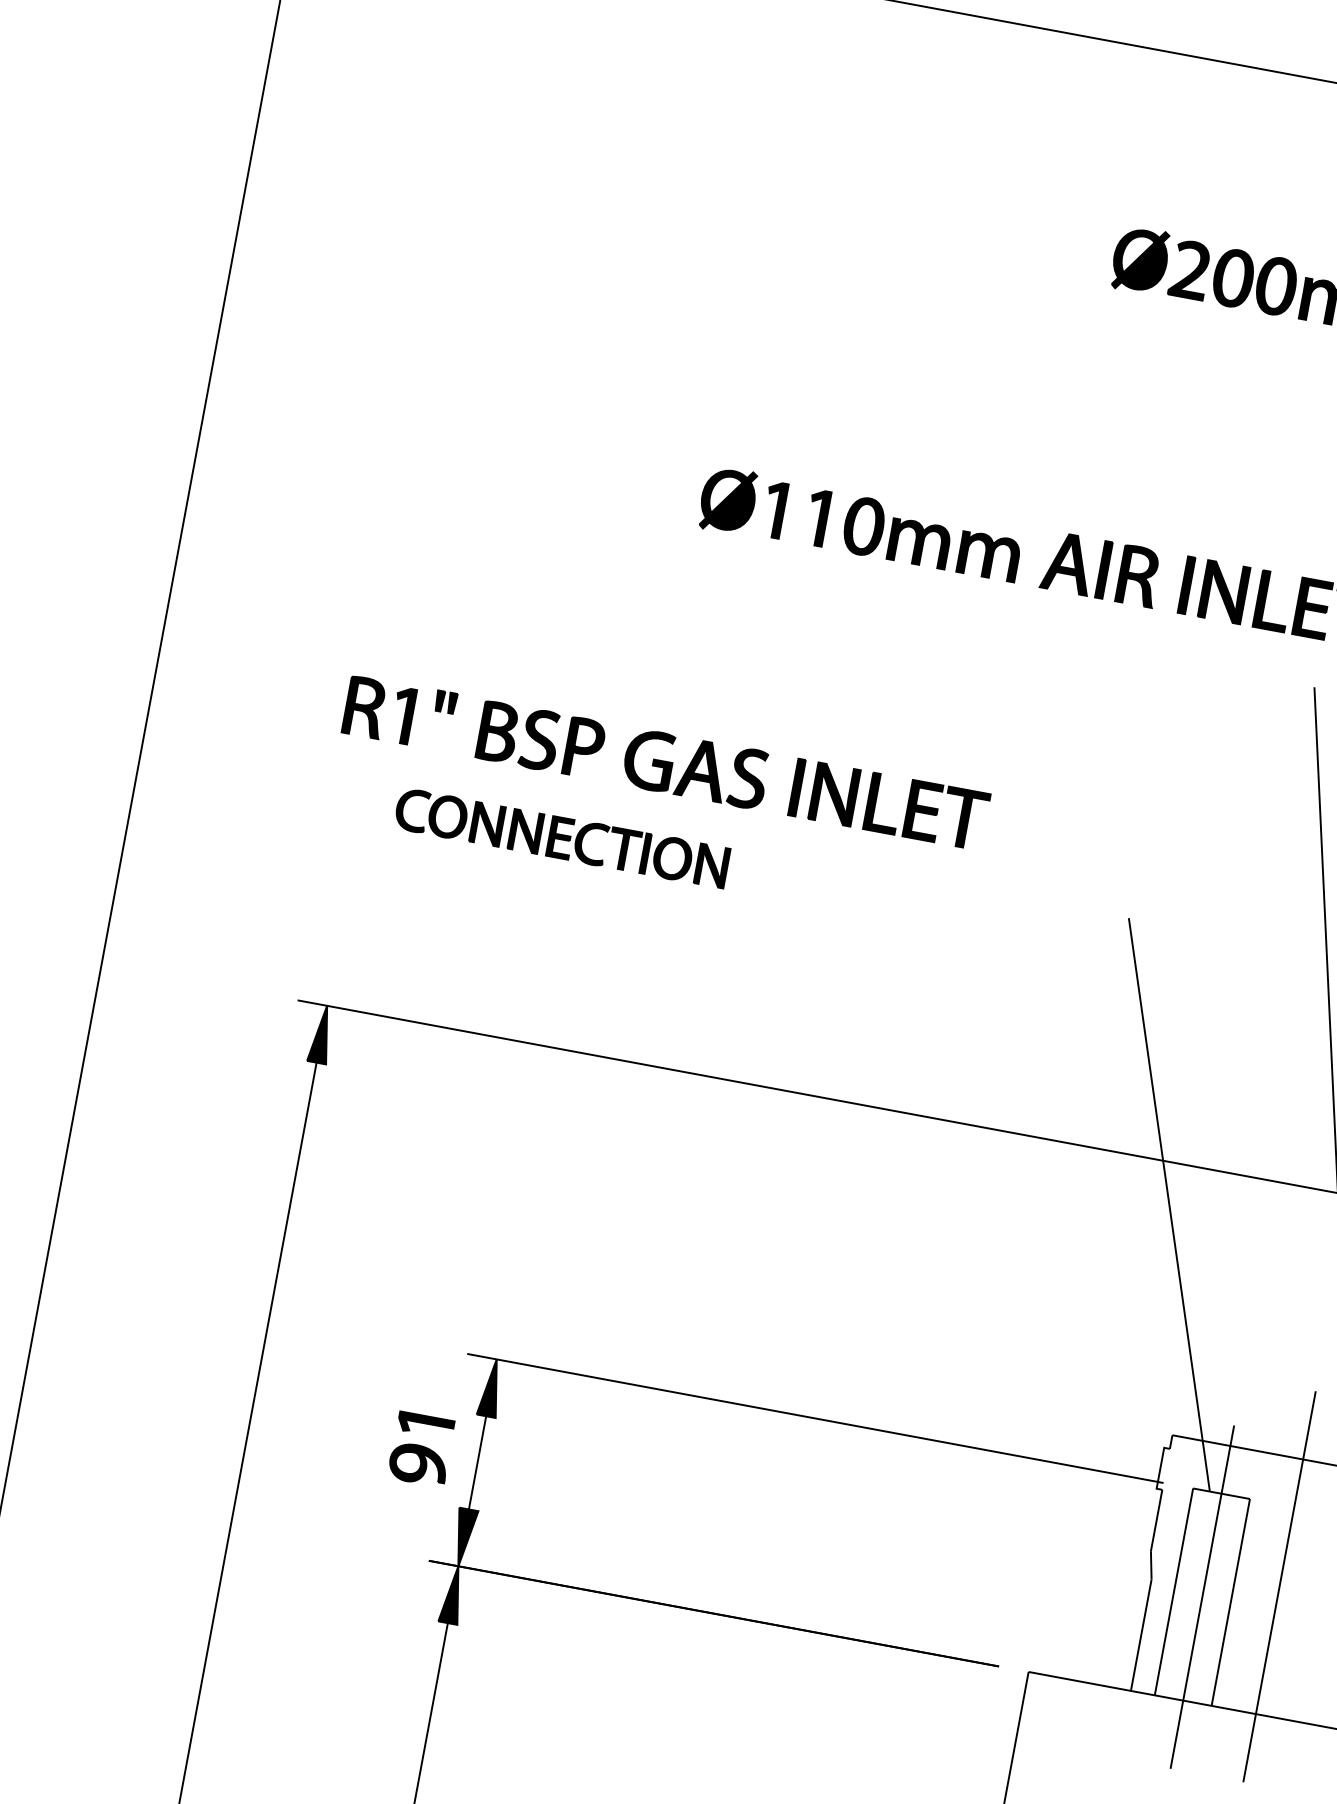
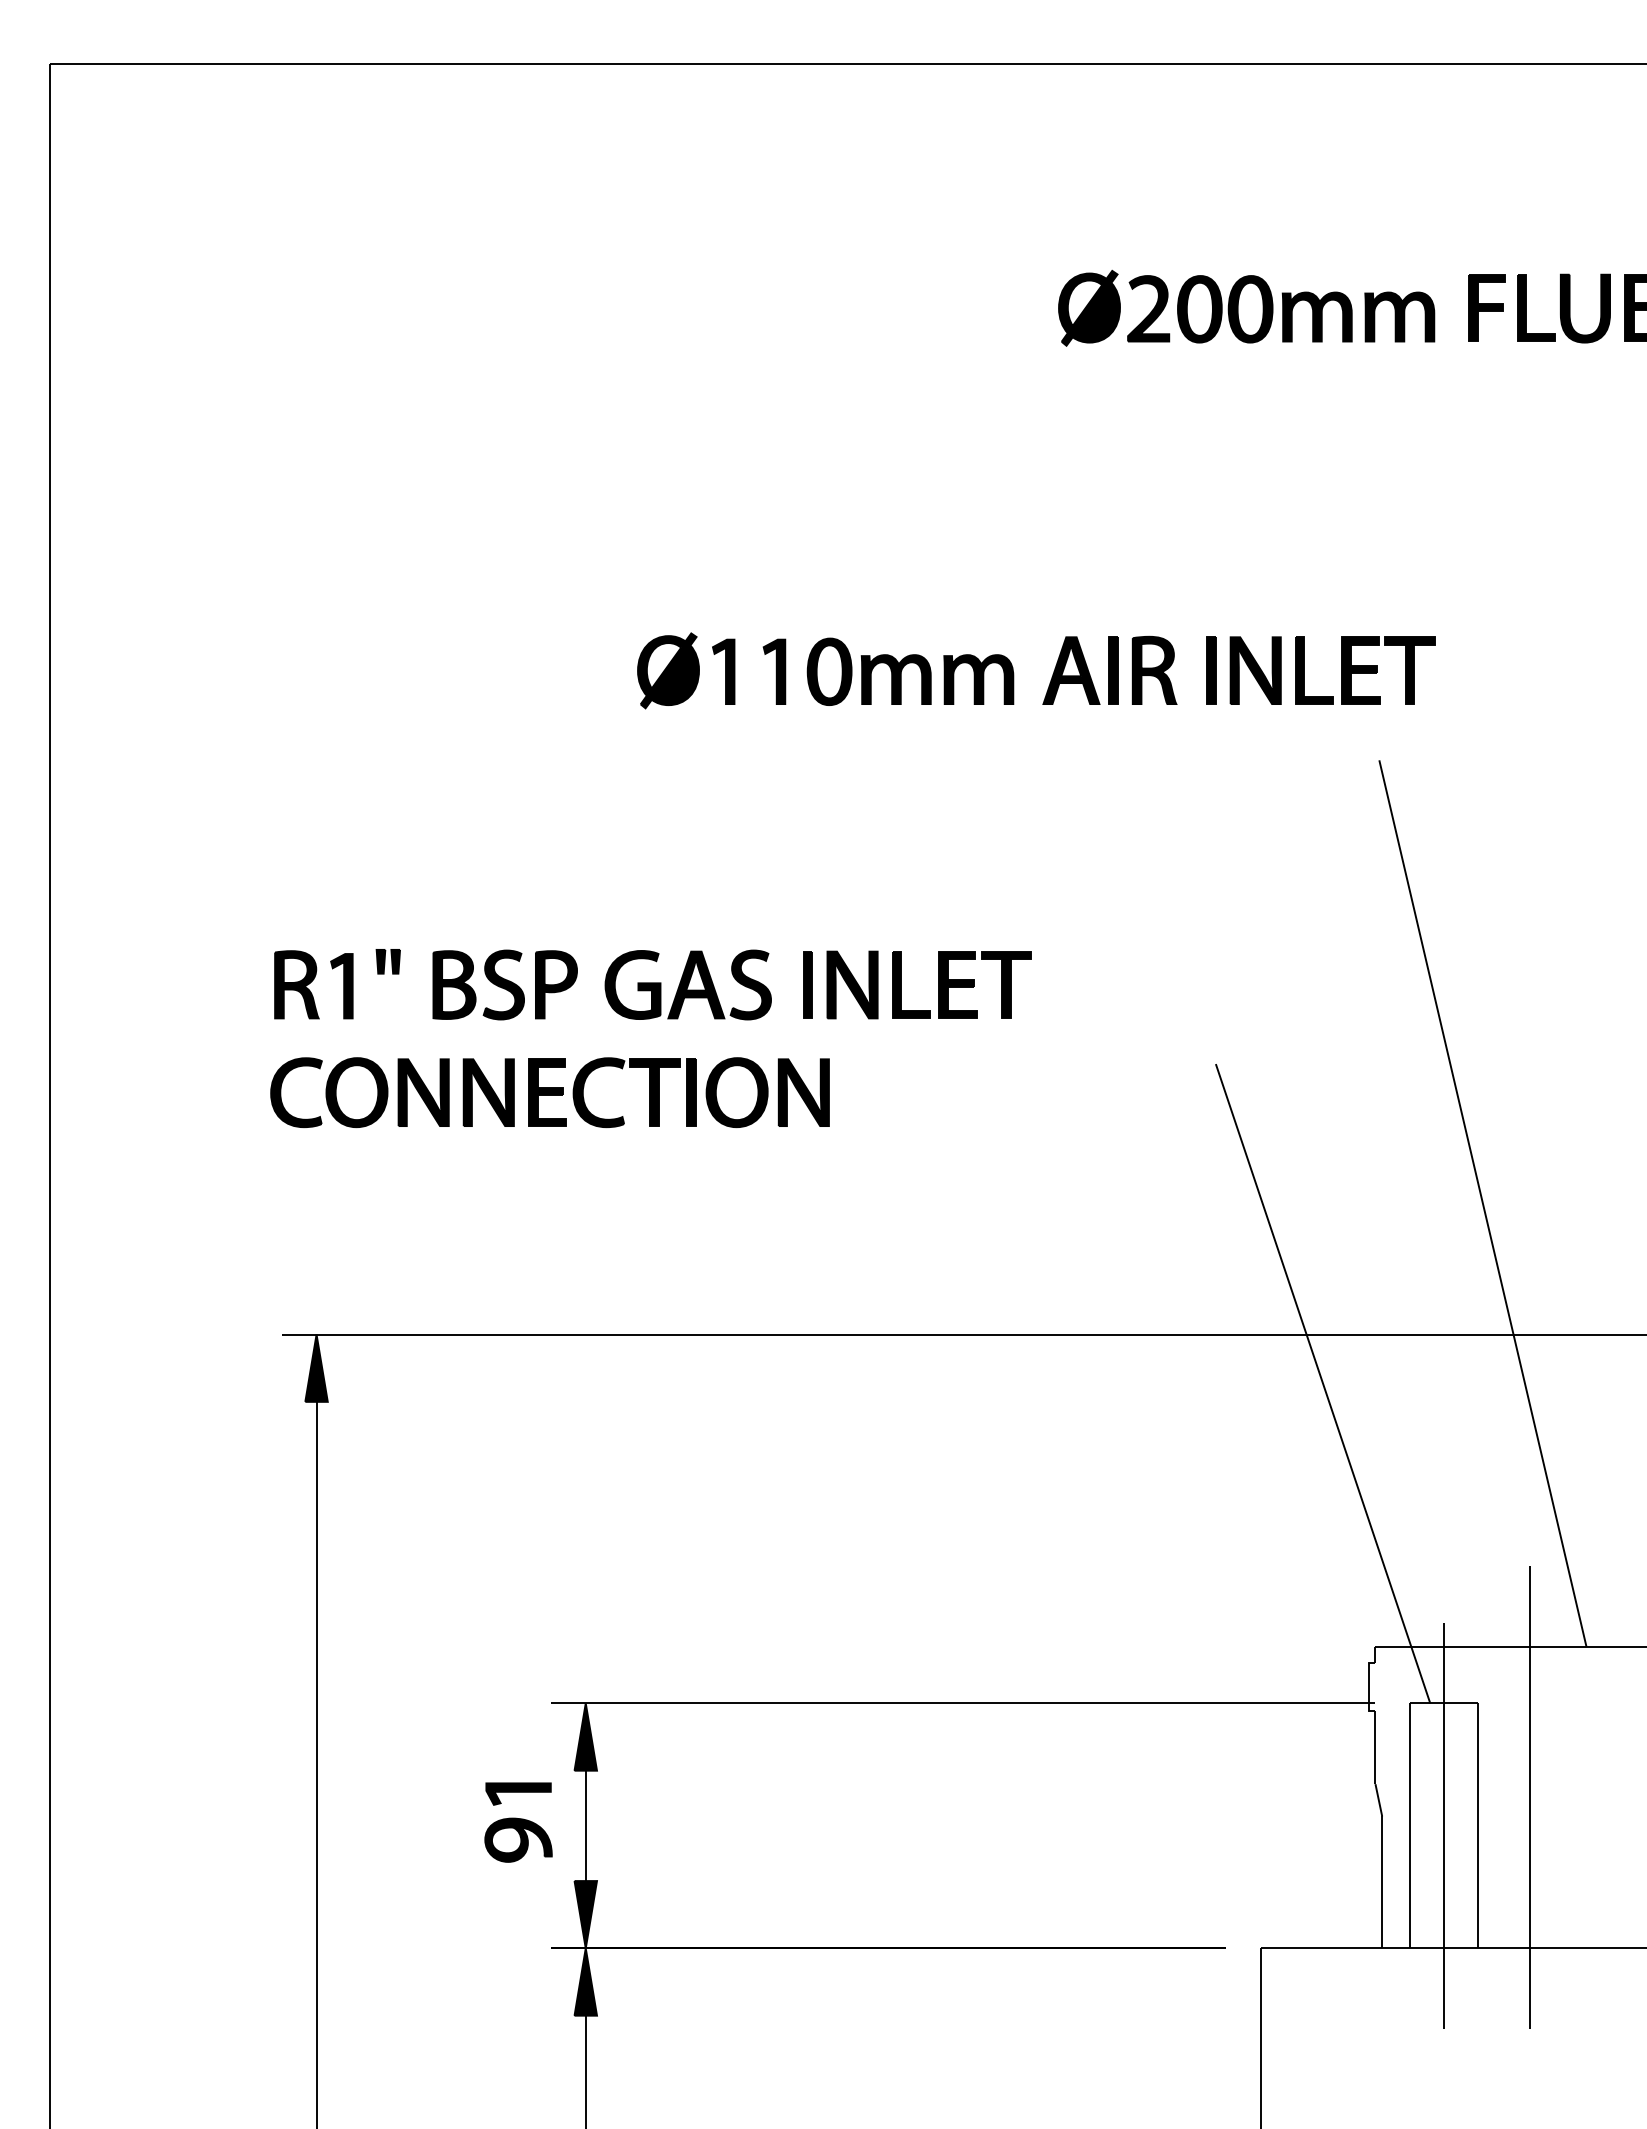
part: (561, 837) -> (549, 1092), size x1.43

